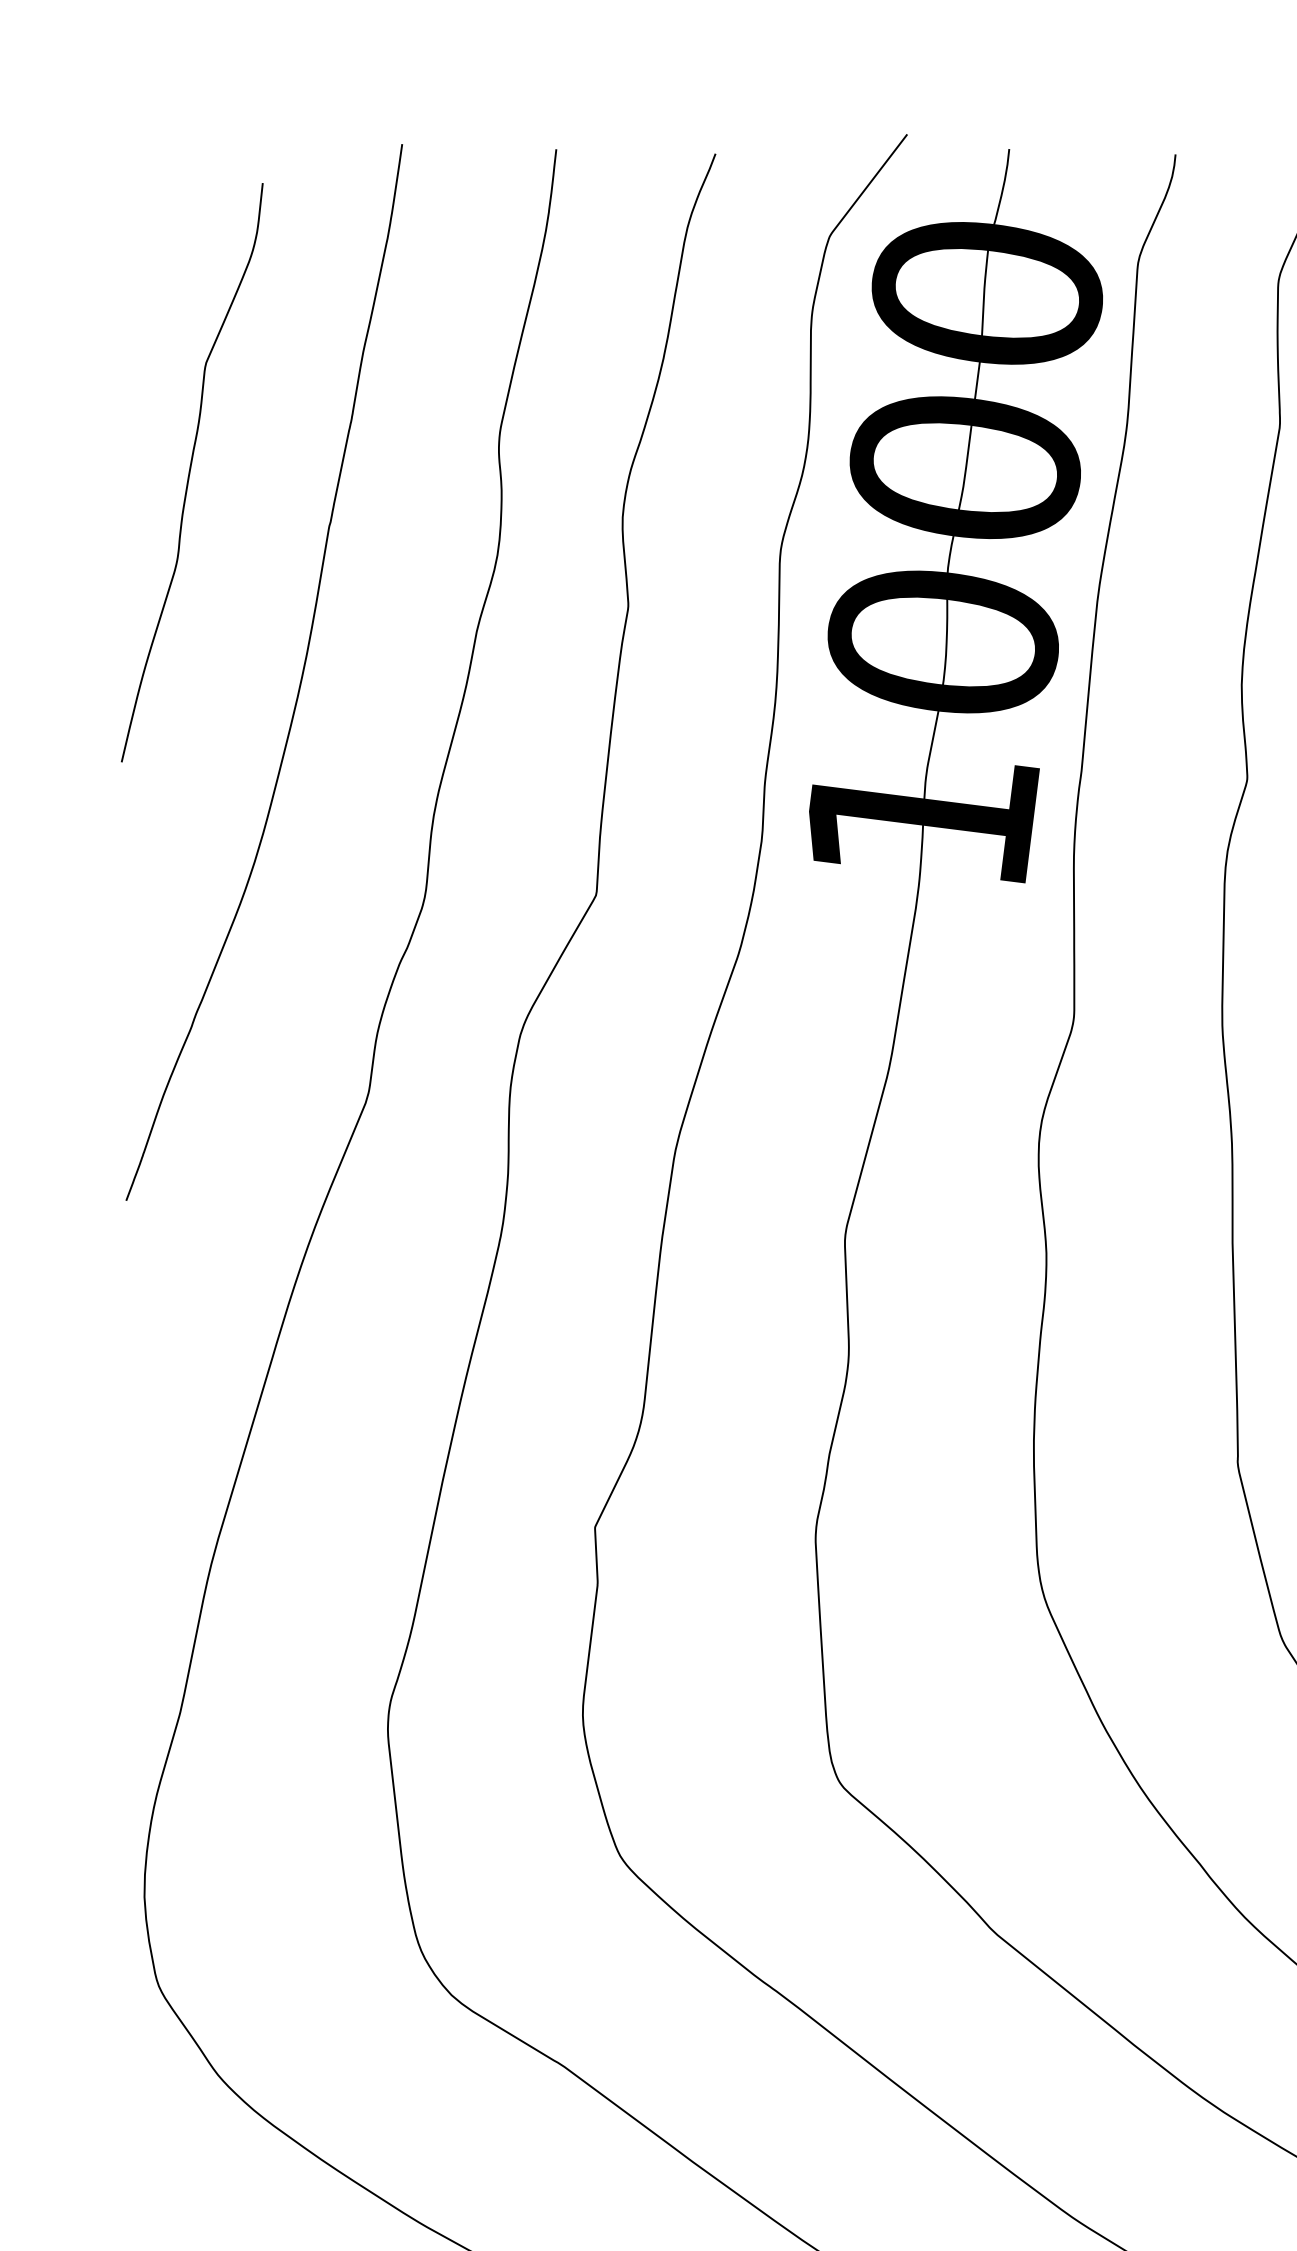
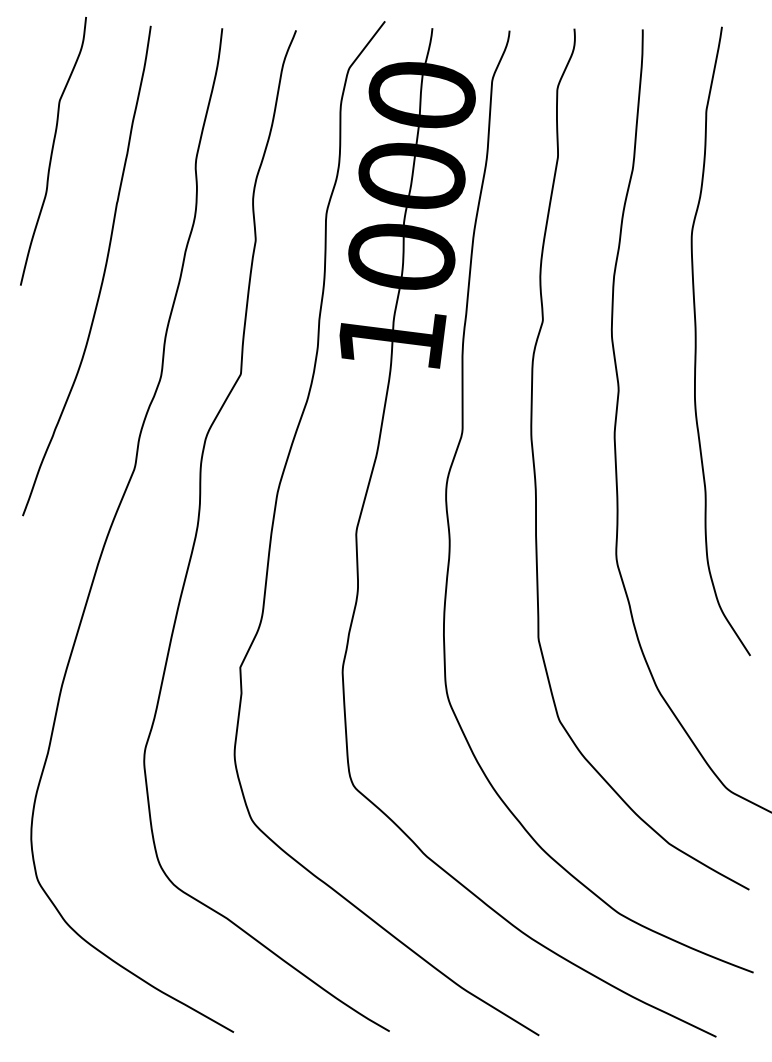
curve: (192, 470) -> (53, 150), moved

